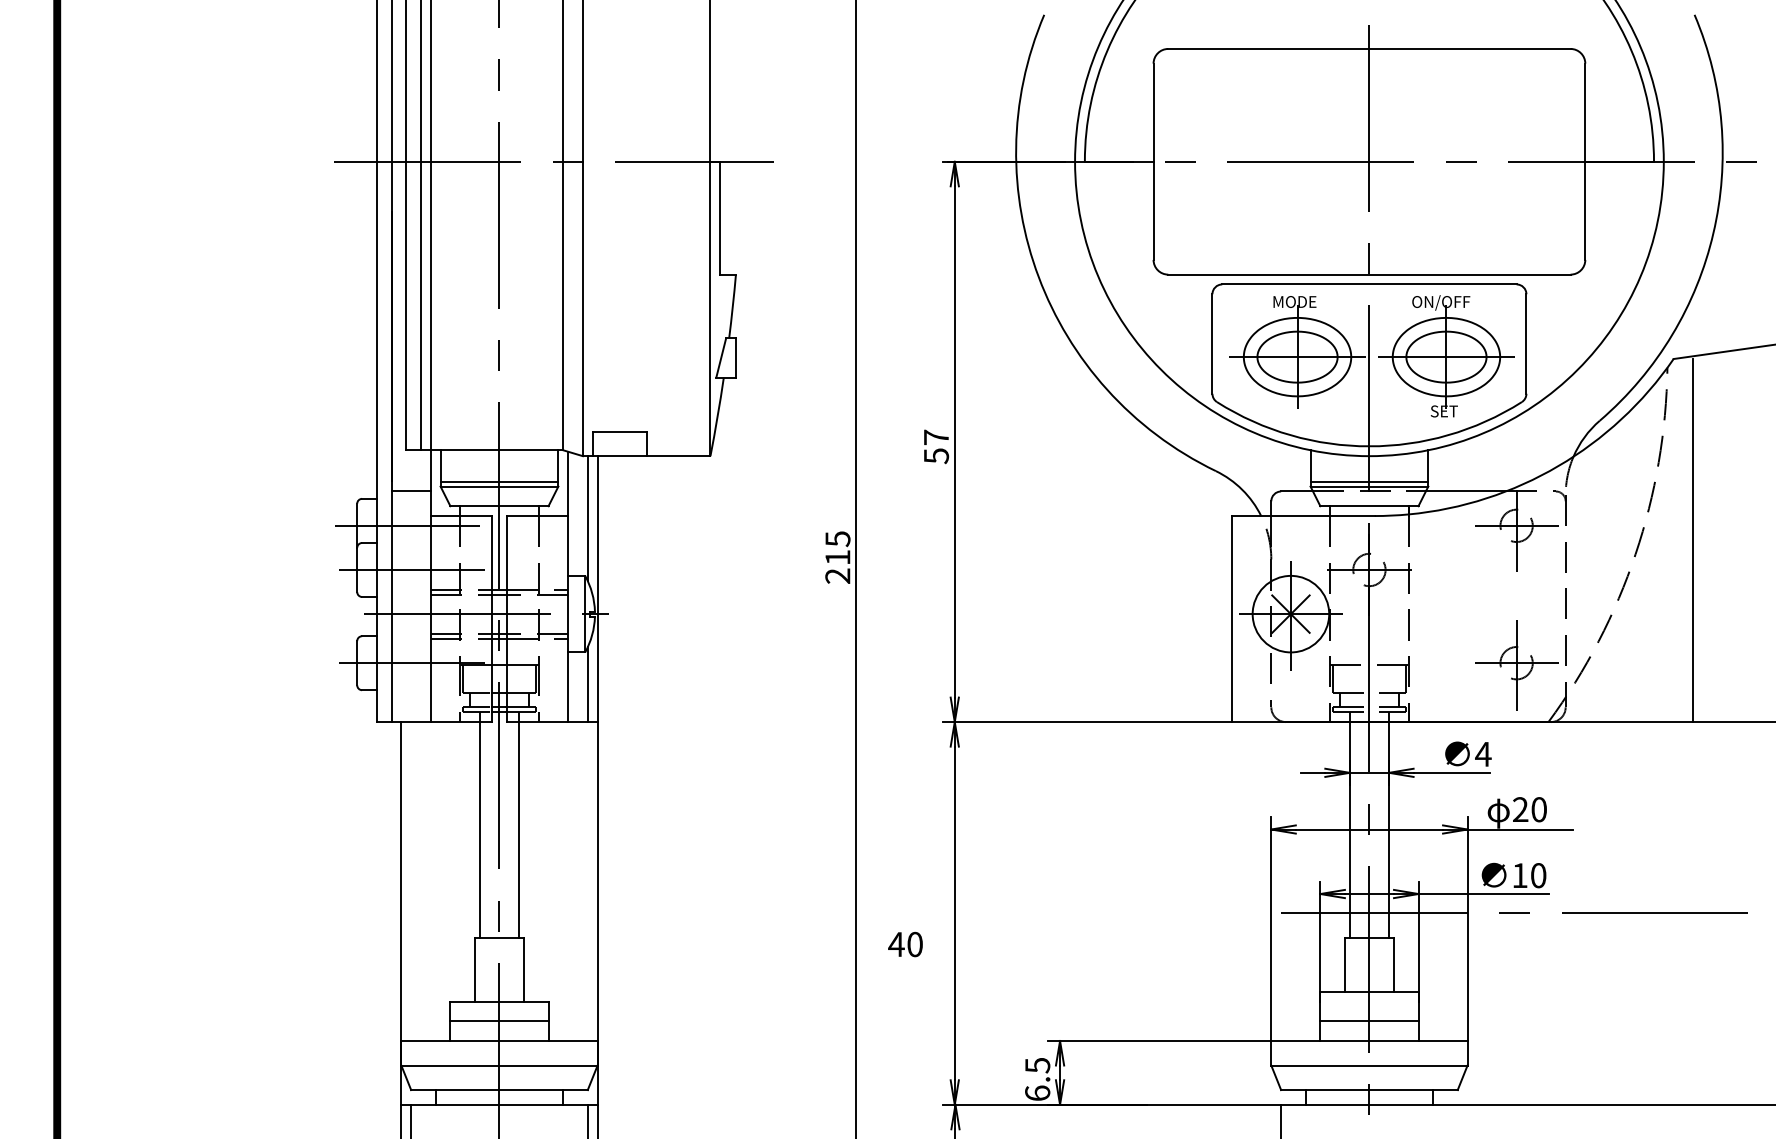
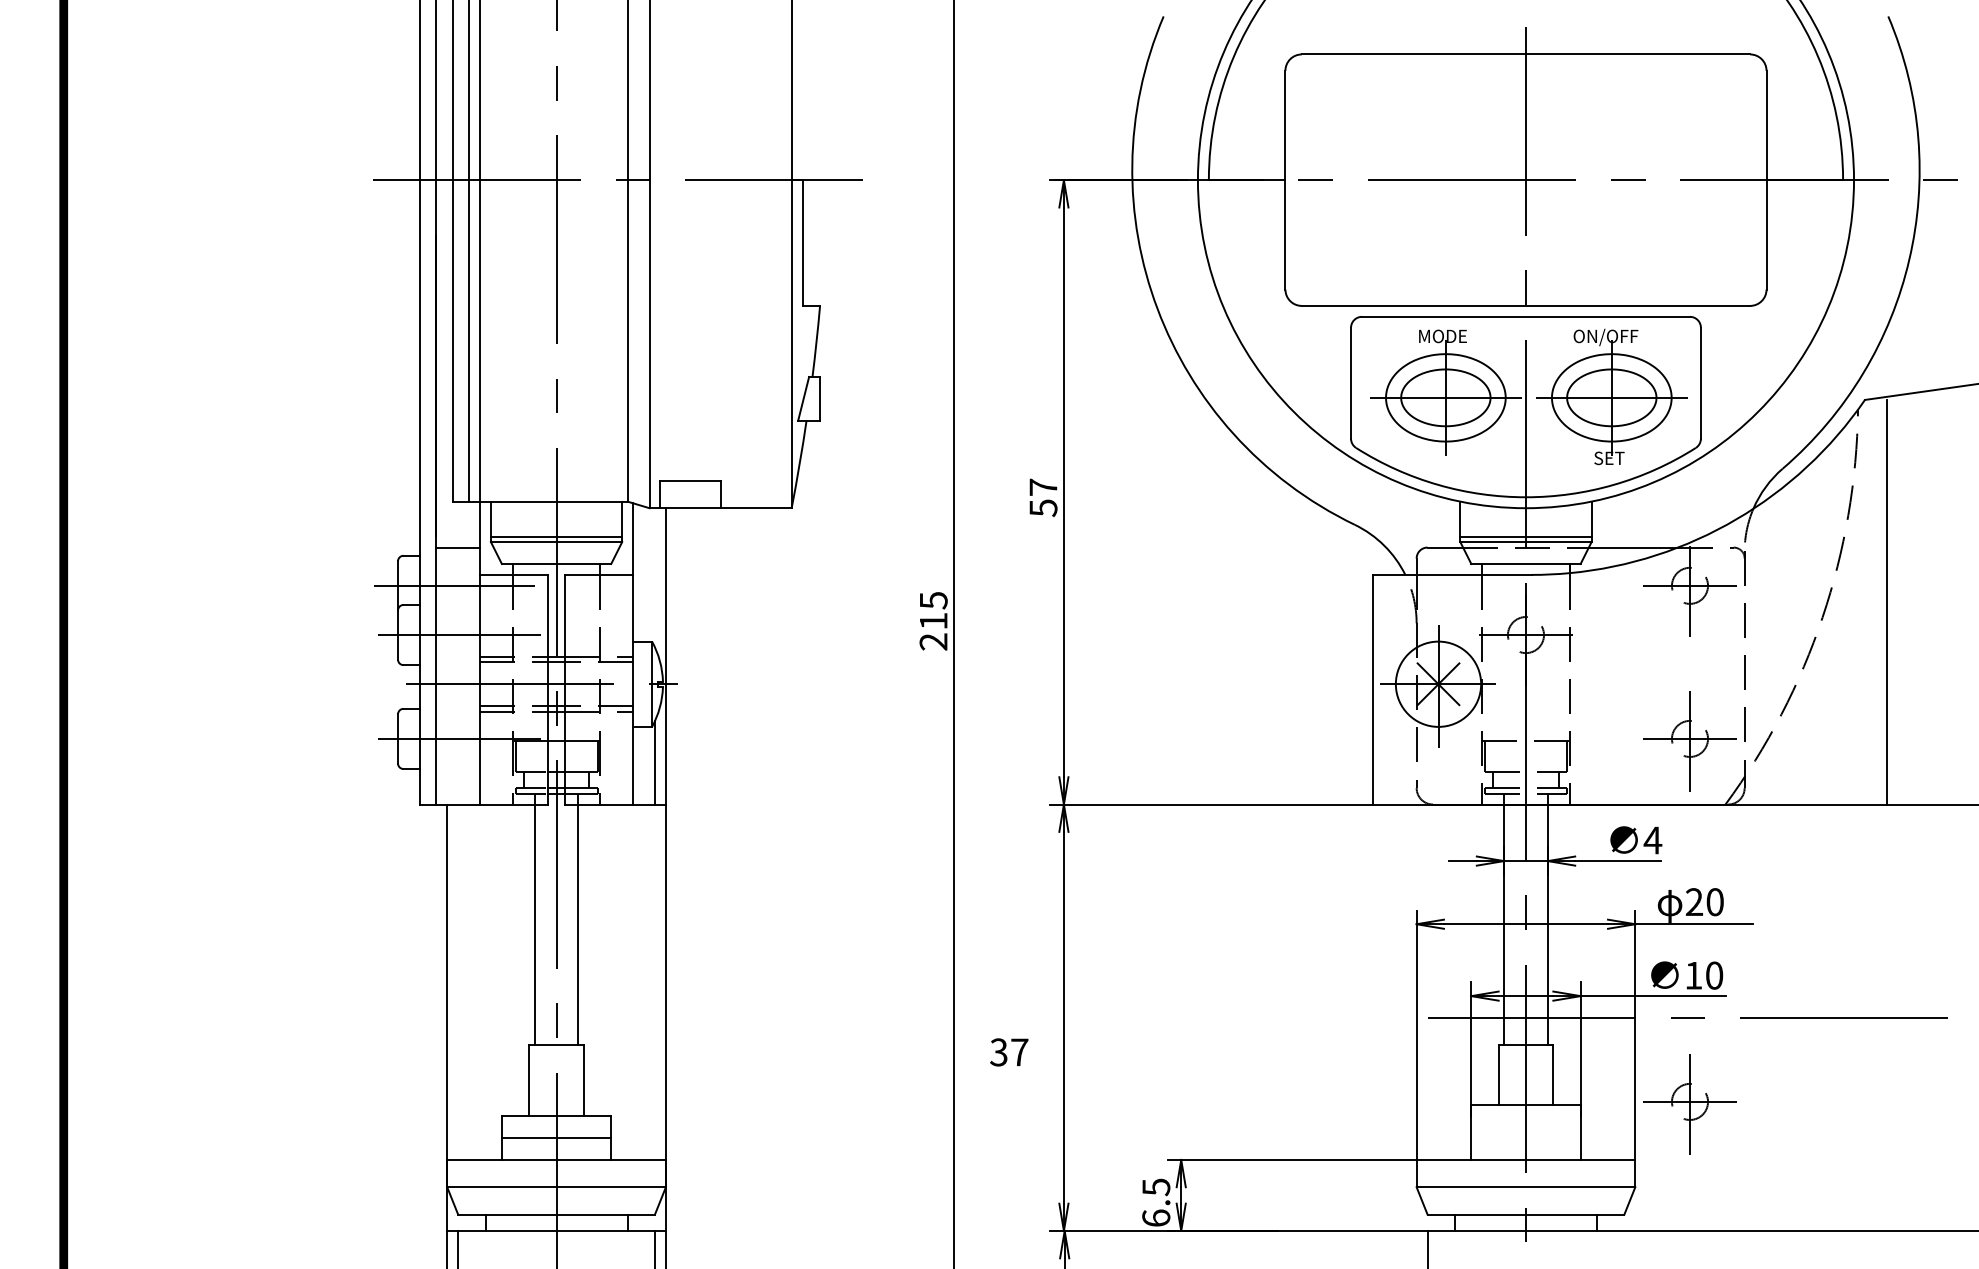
line: (587, 518) -> (654, 577), removed
text: (905, 944) -> (1008, 1052), 40 -> 37
part: (1516, 991) -> (1689, 1104), added
line: (1369, 1021) -> (1525, 1138), removed

